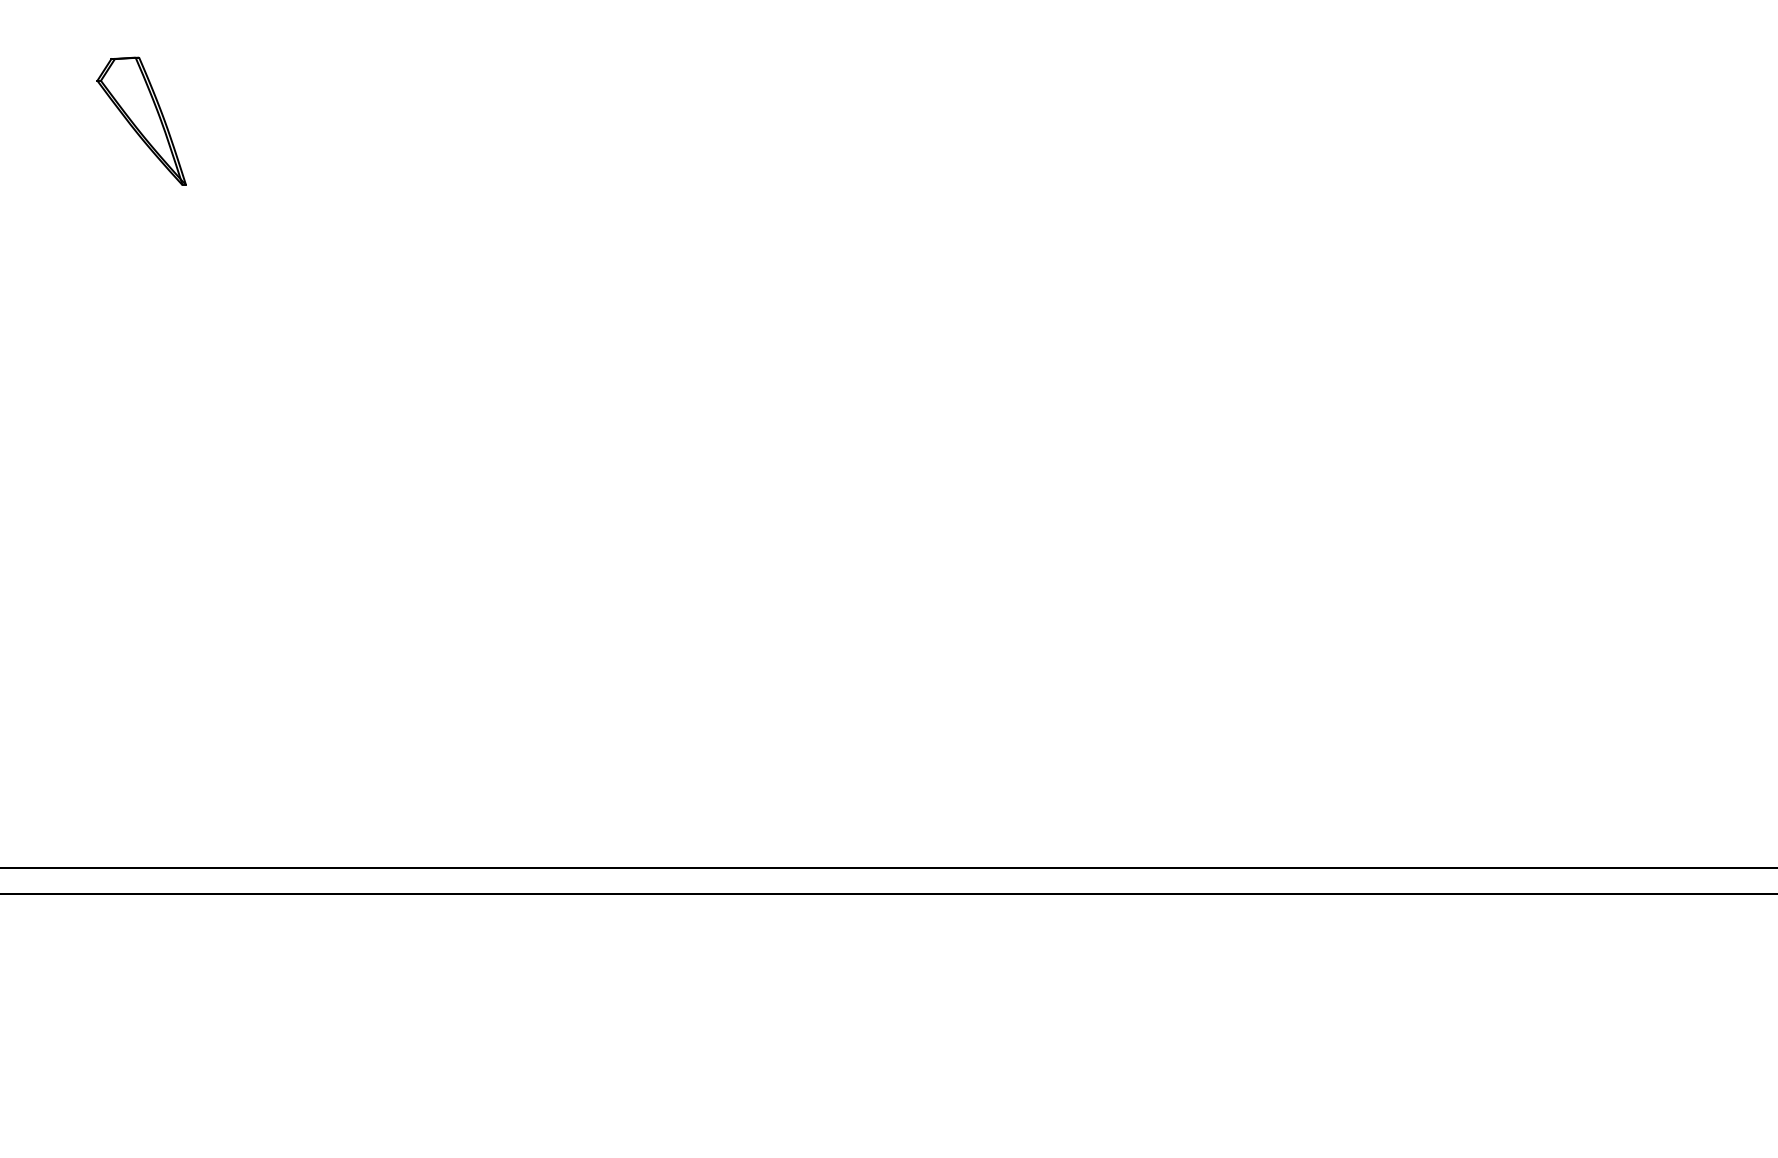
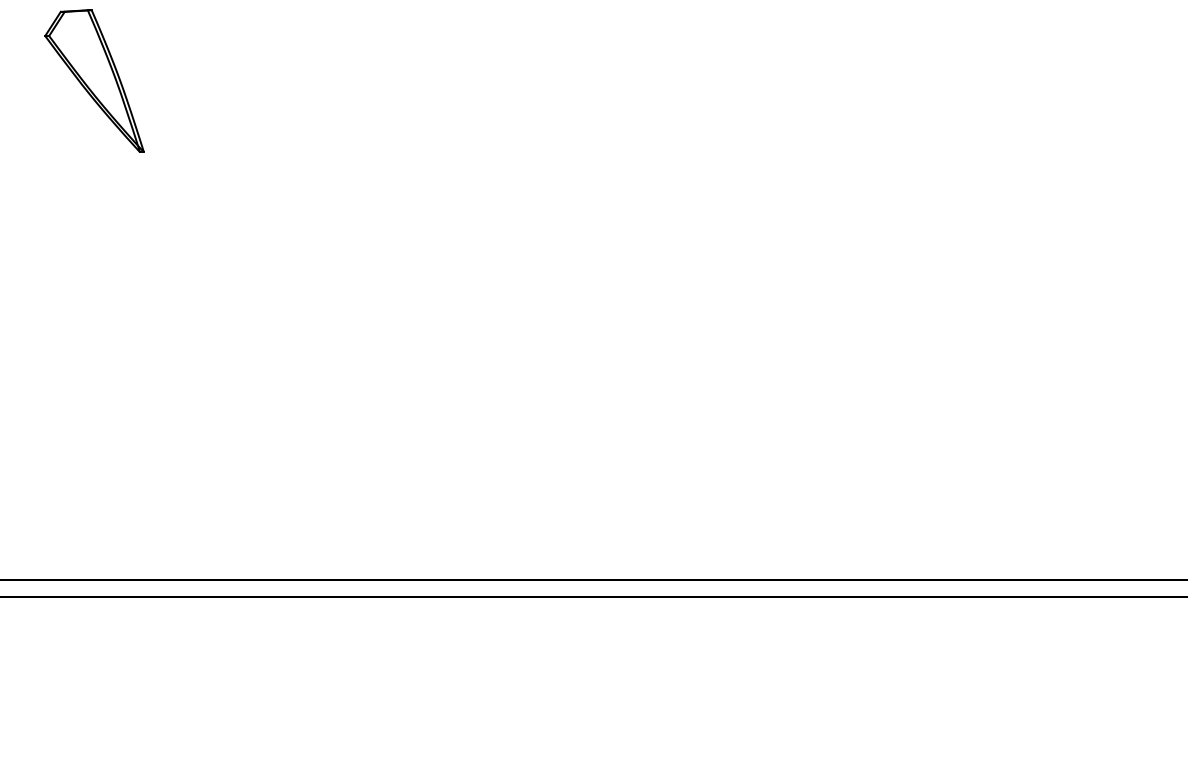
part: (141, 120) -> (94, 80), size x1.67

